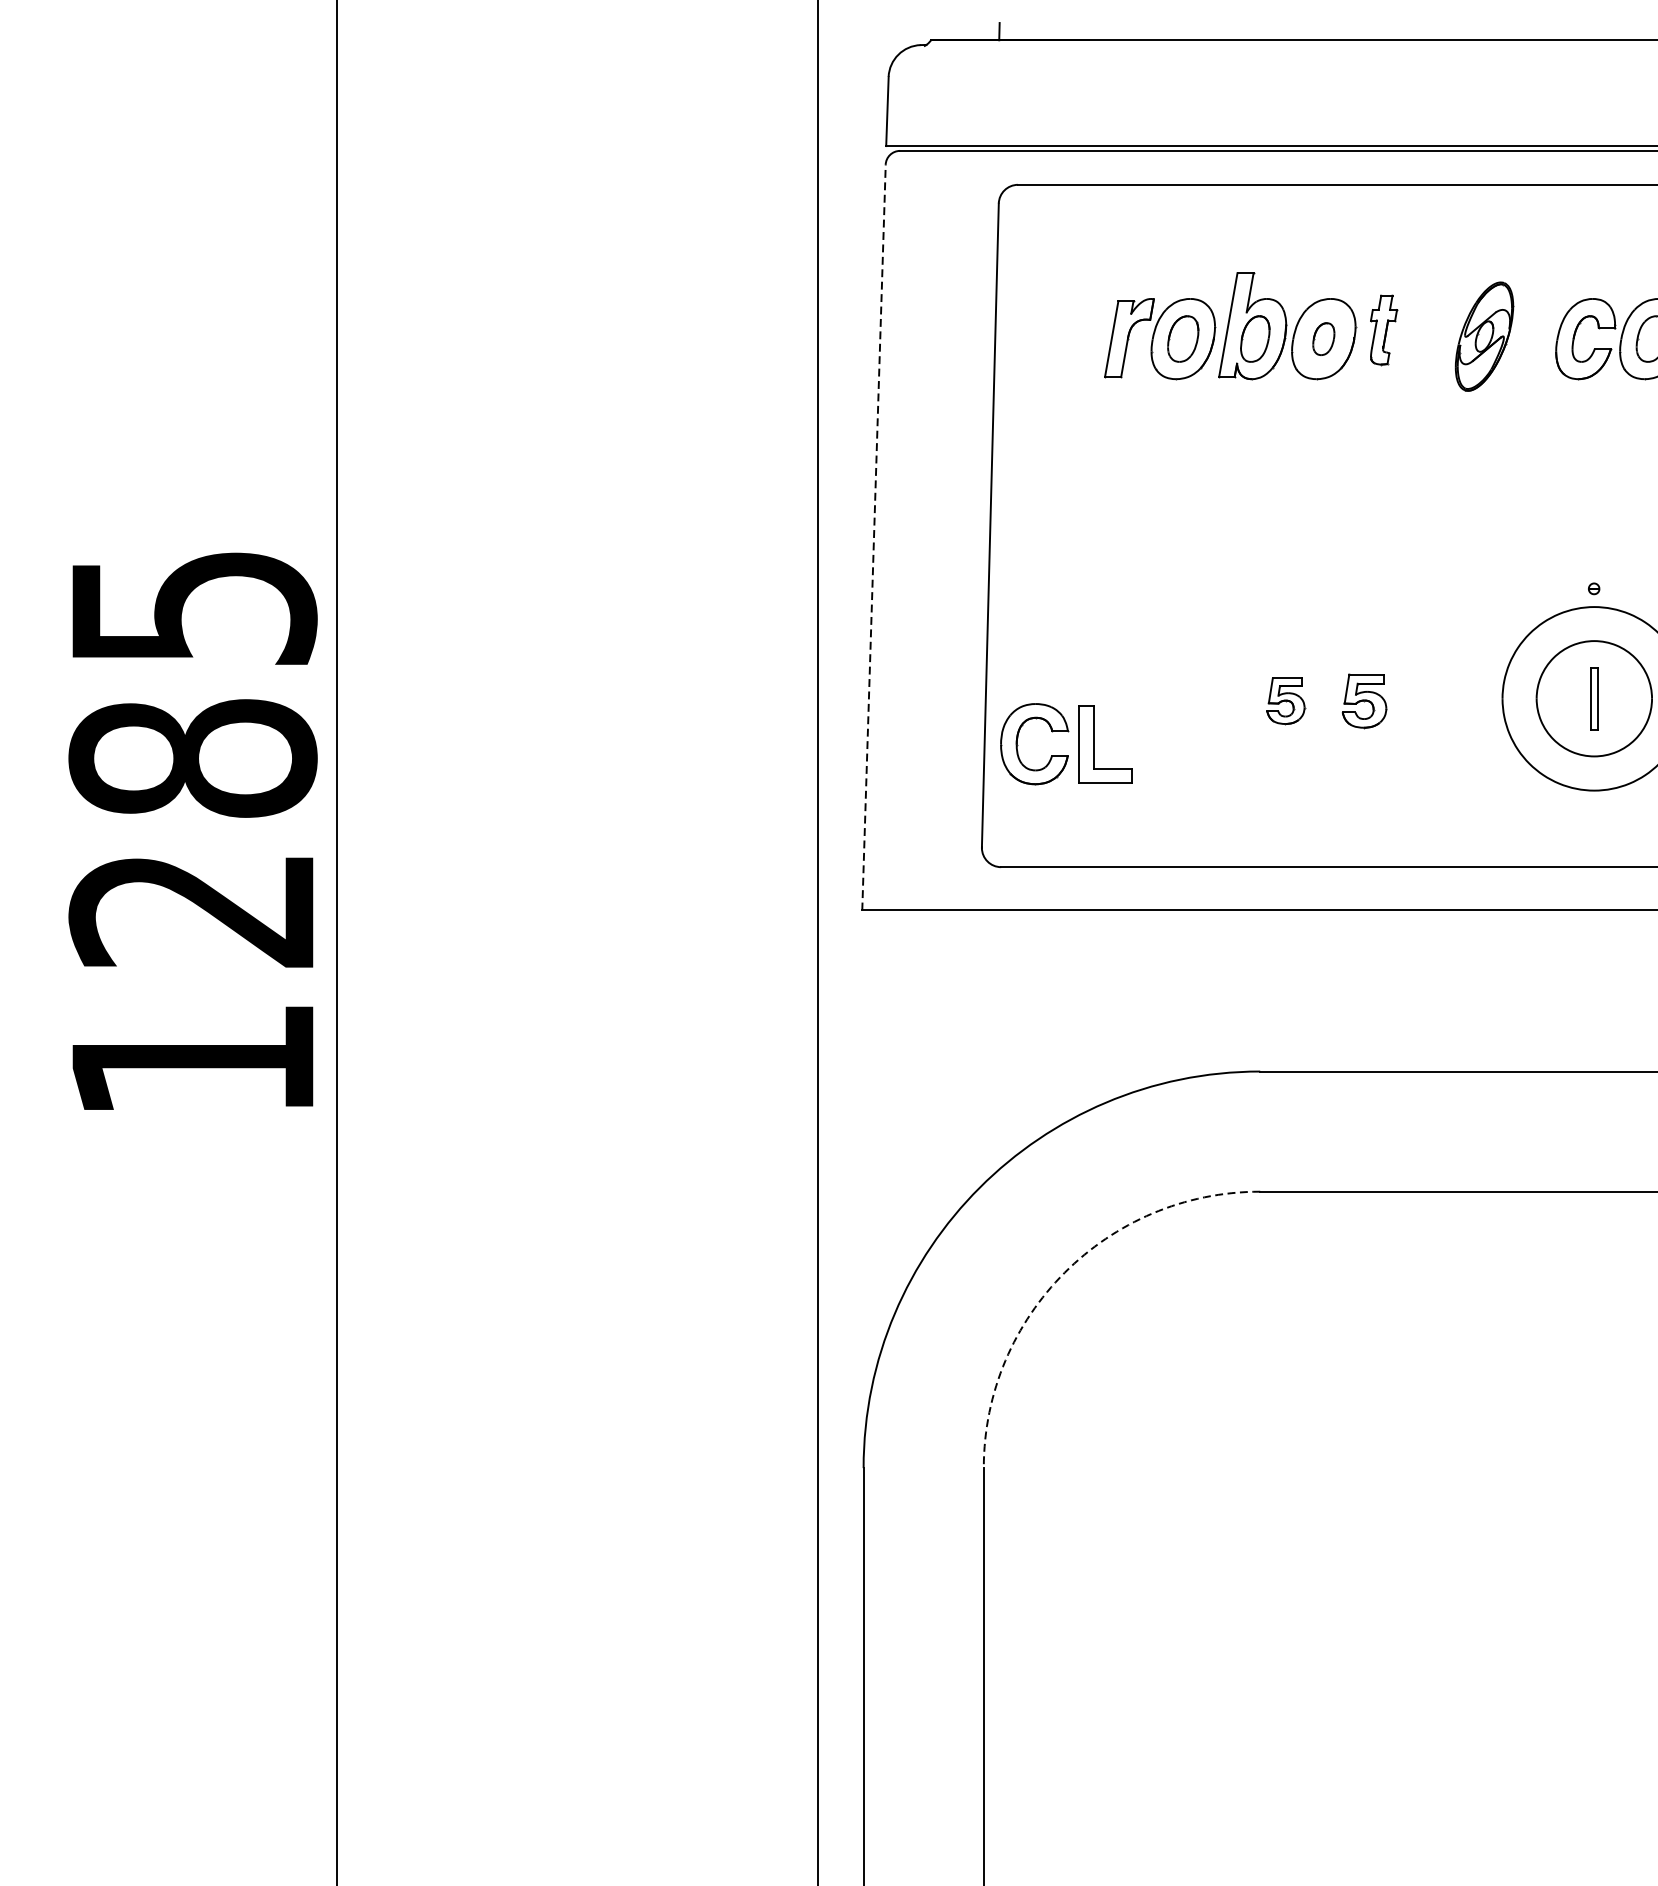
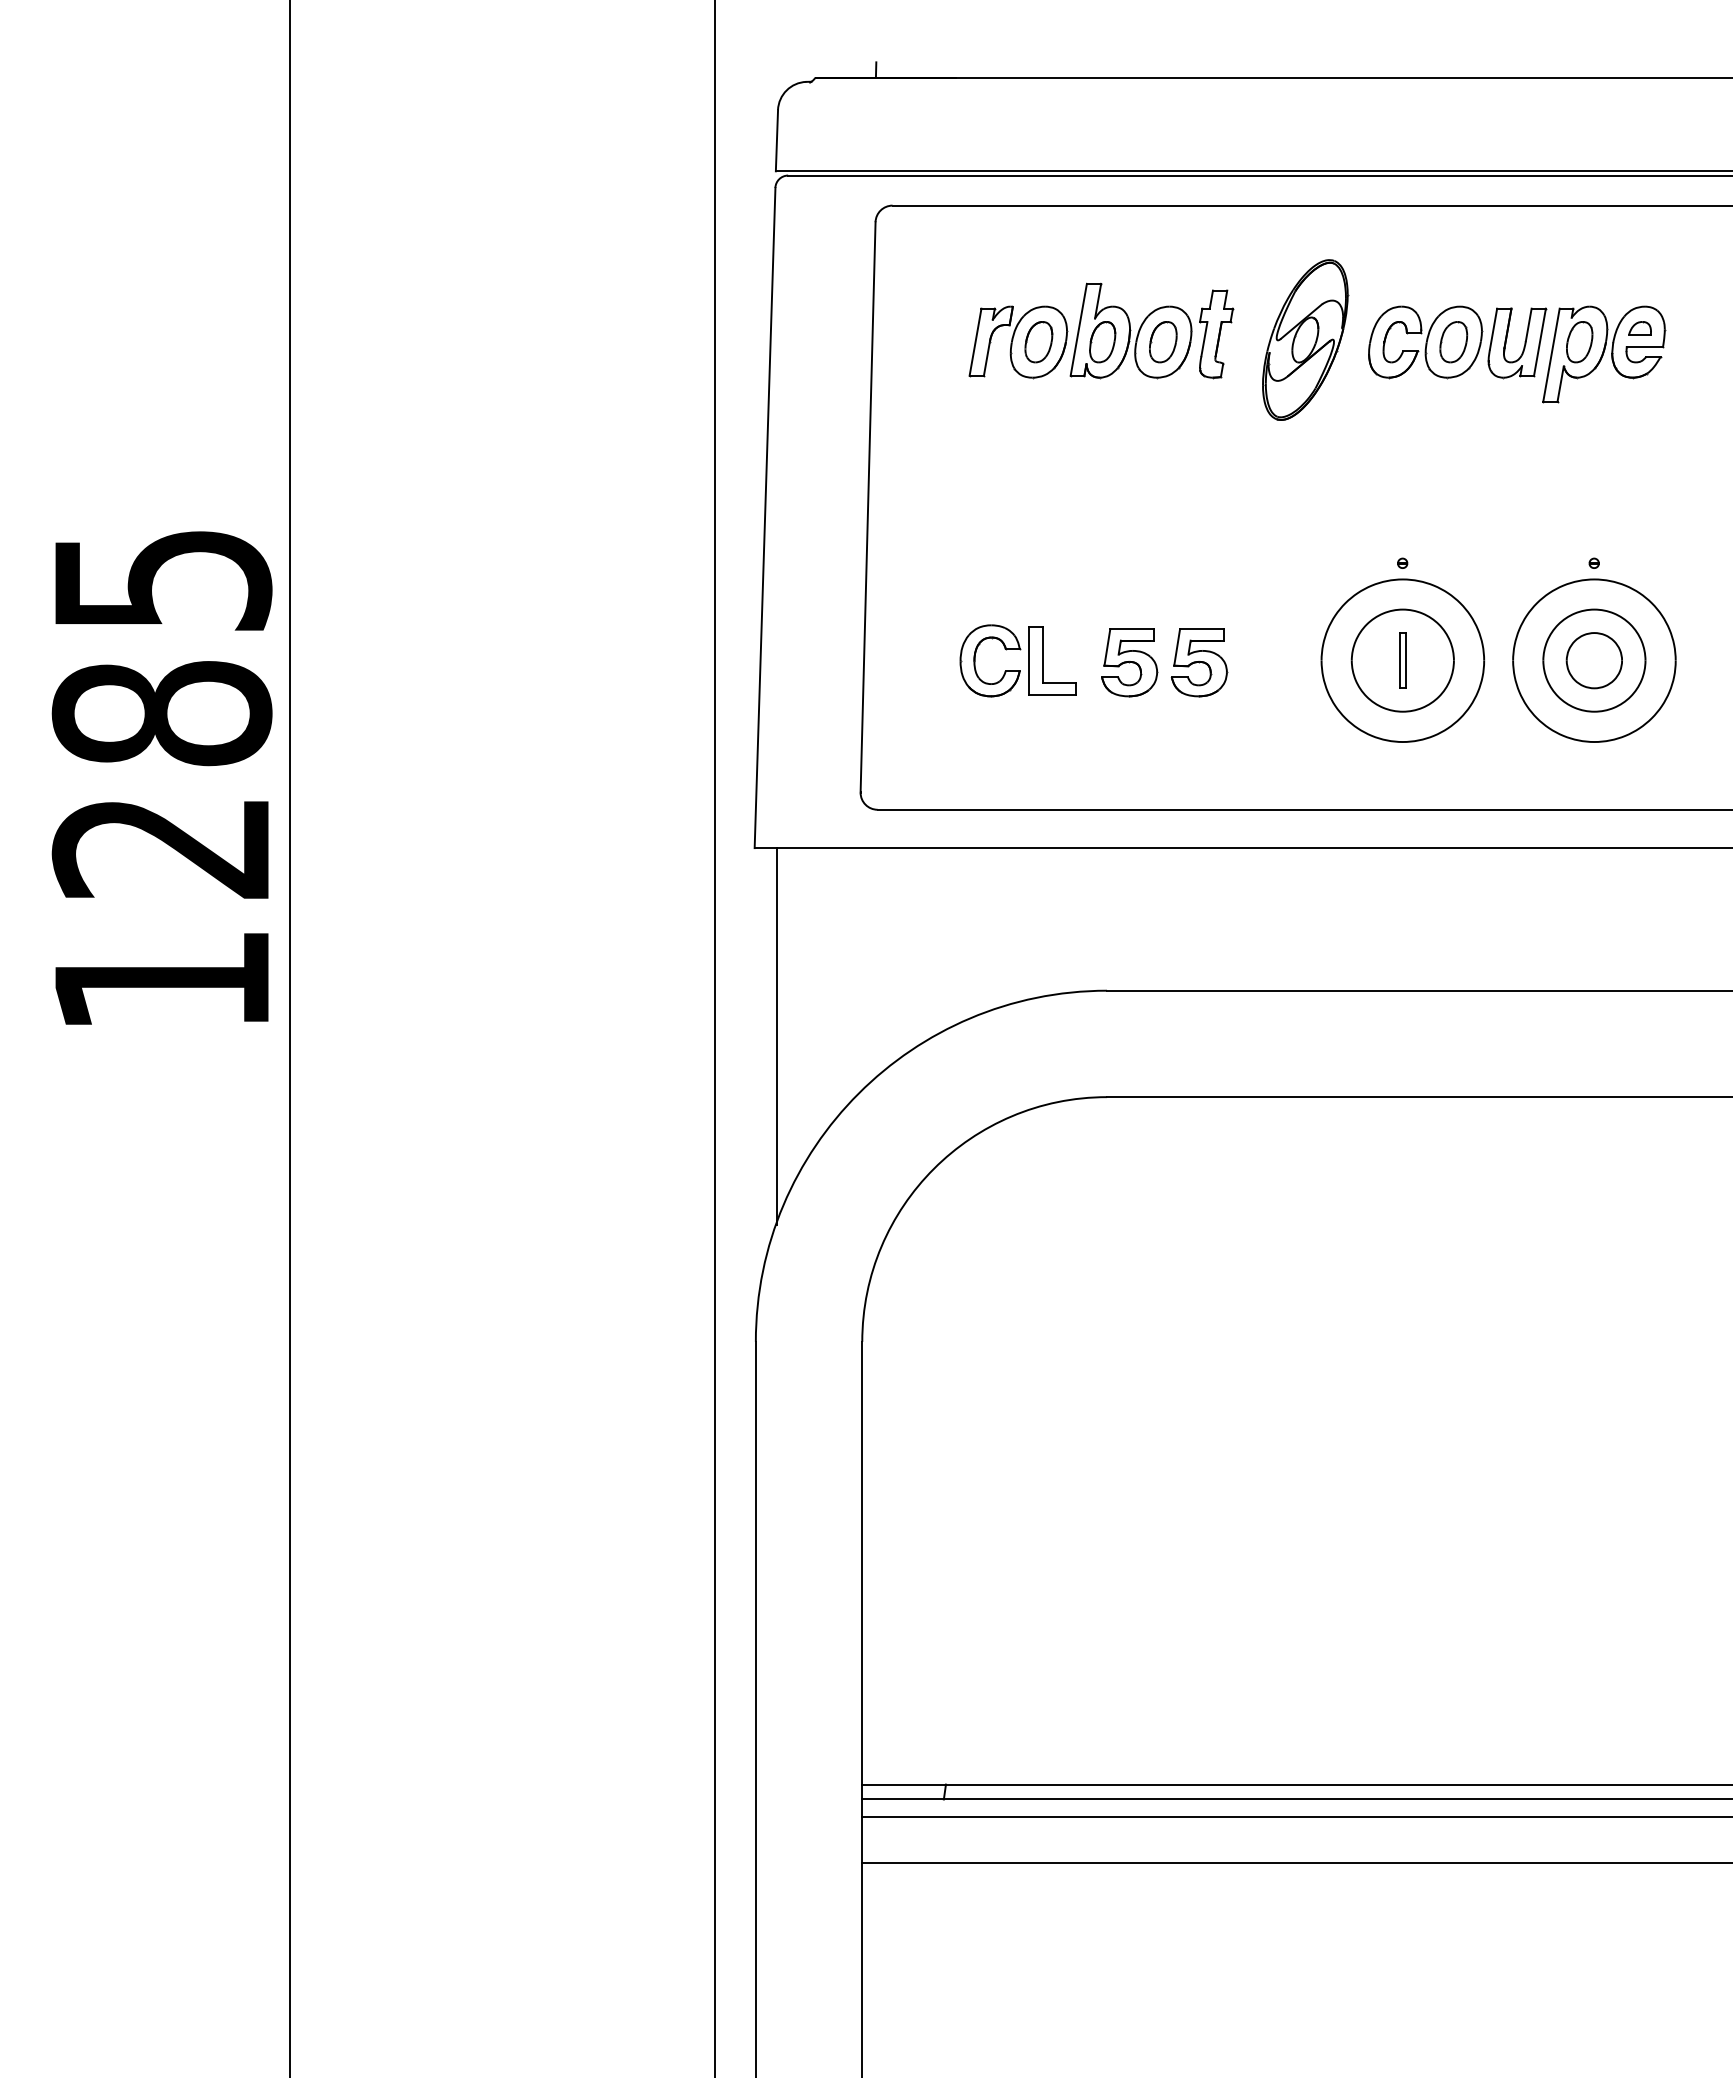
part: (1383, 330) -> (1216, 334), size x1.43
part: (1484, 336) -> (1305, 339), size x1.67
part: (1324, 339) -> (1163, 342), size x1.43
line: (874, 537) -> (765, 517), dashed -> solid
part: (1285, 700) -> (1129, 662), size x1.67
part: (1364, 700) -> (1199, 662), size x1.43
part: (1065, 755) -> (1017, 670), moved
line: (888, 1123) -> (777, 1036), added
arc: (1064, 1272) -> (933, 1168), dashed -> solid

